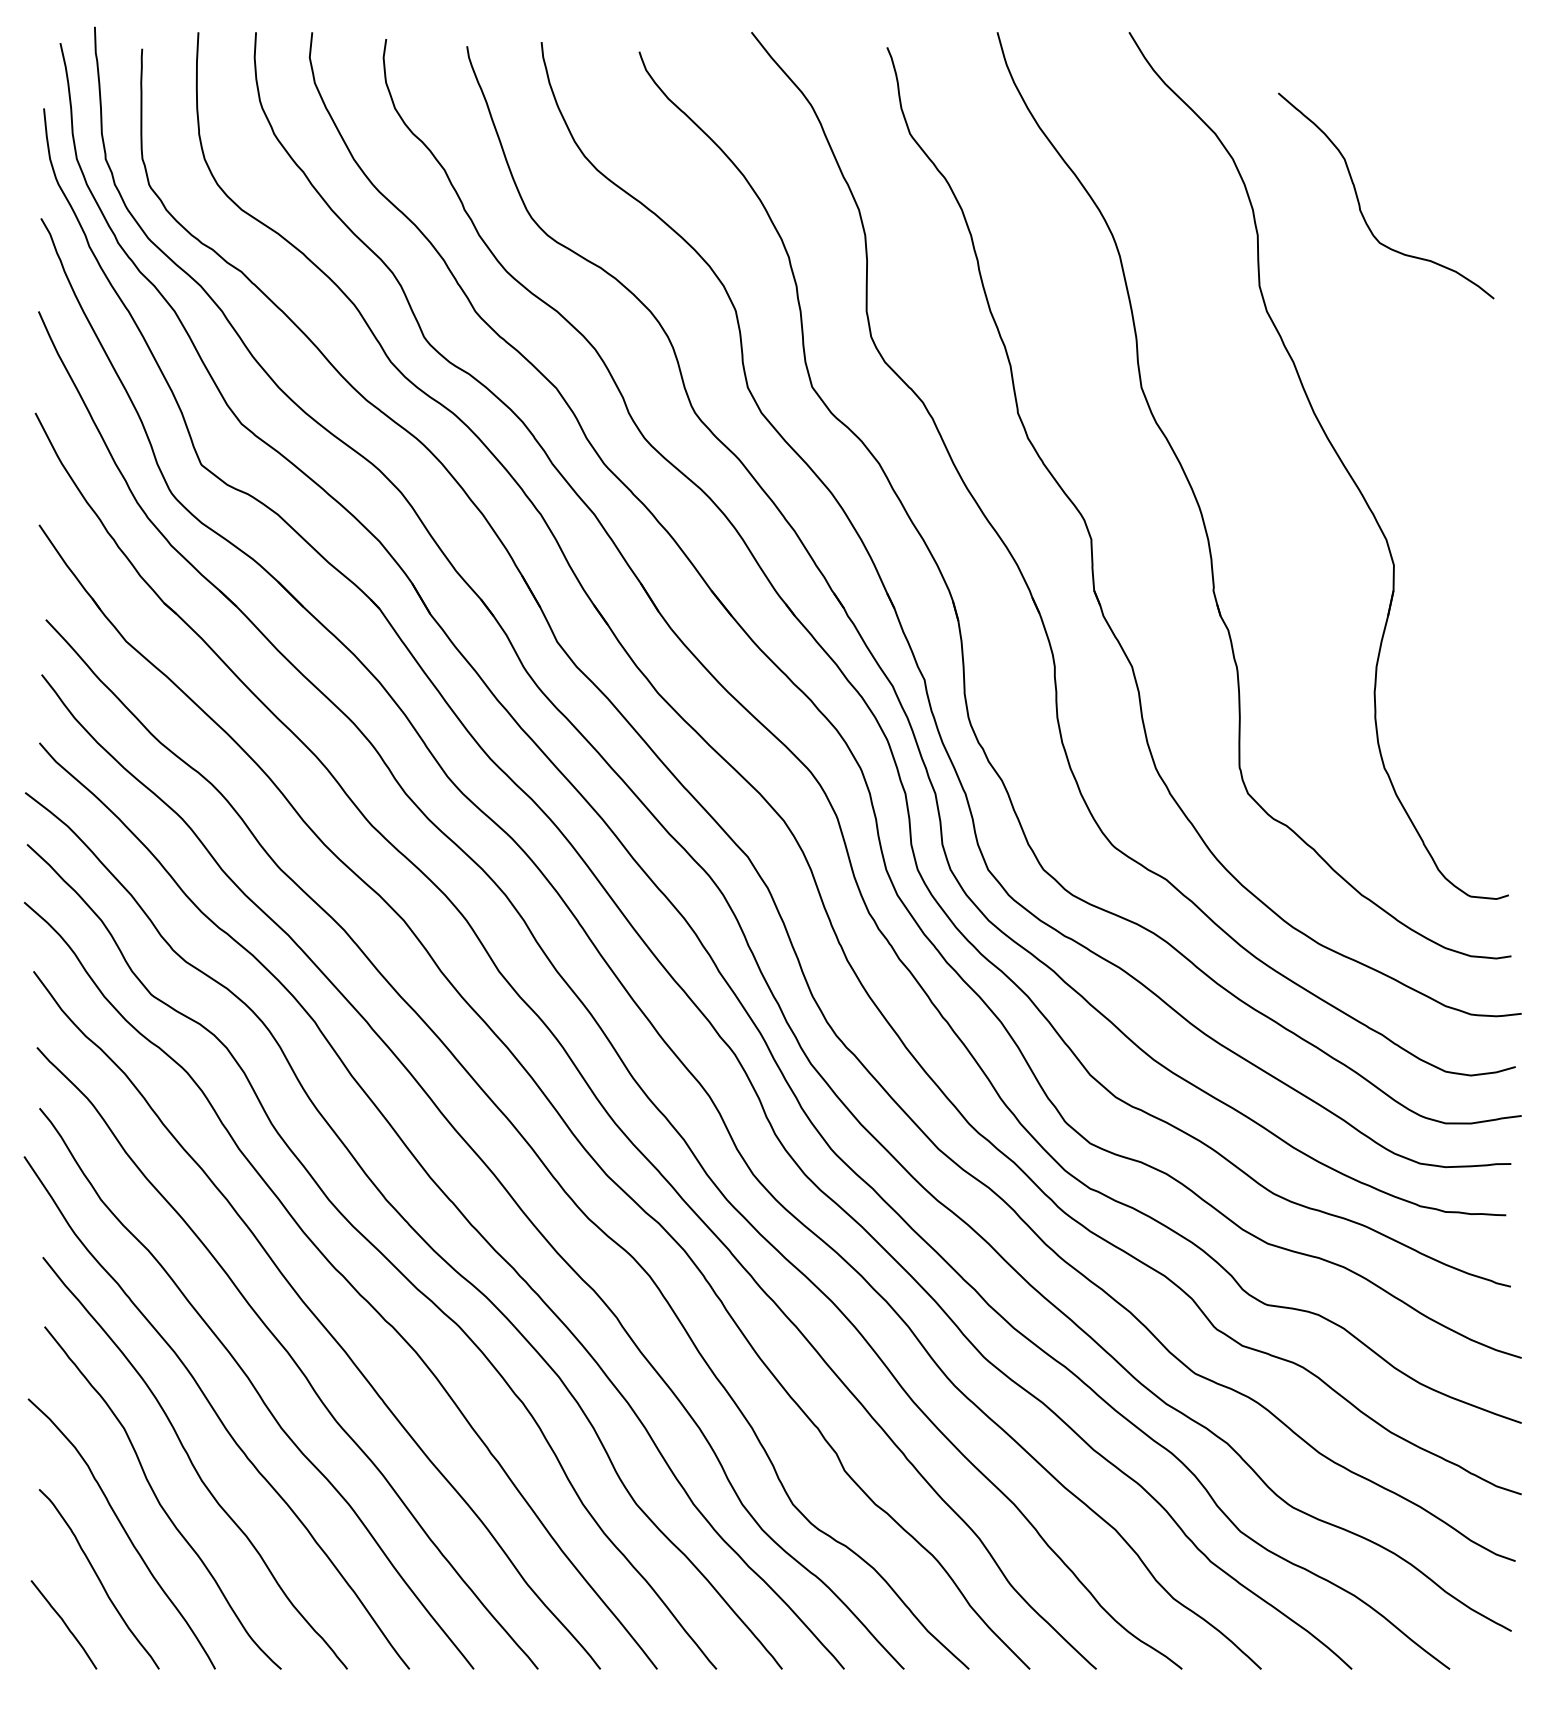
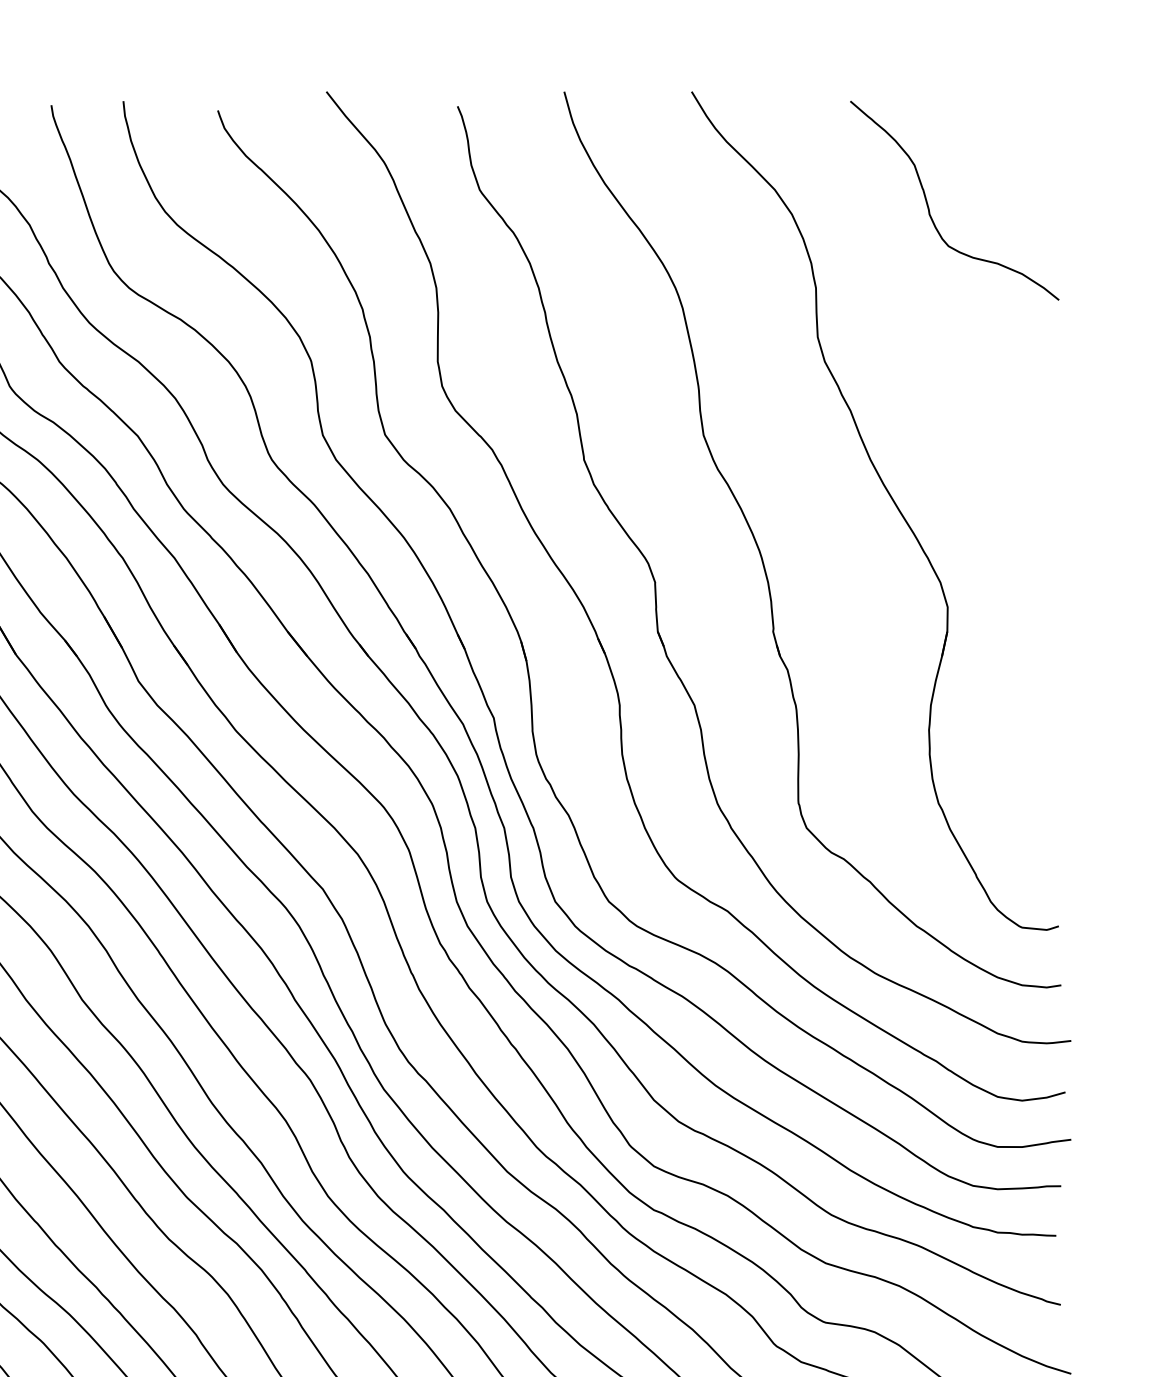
curve: (1360, 204) -> (929, 208), moved

